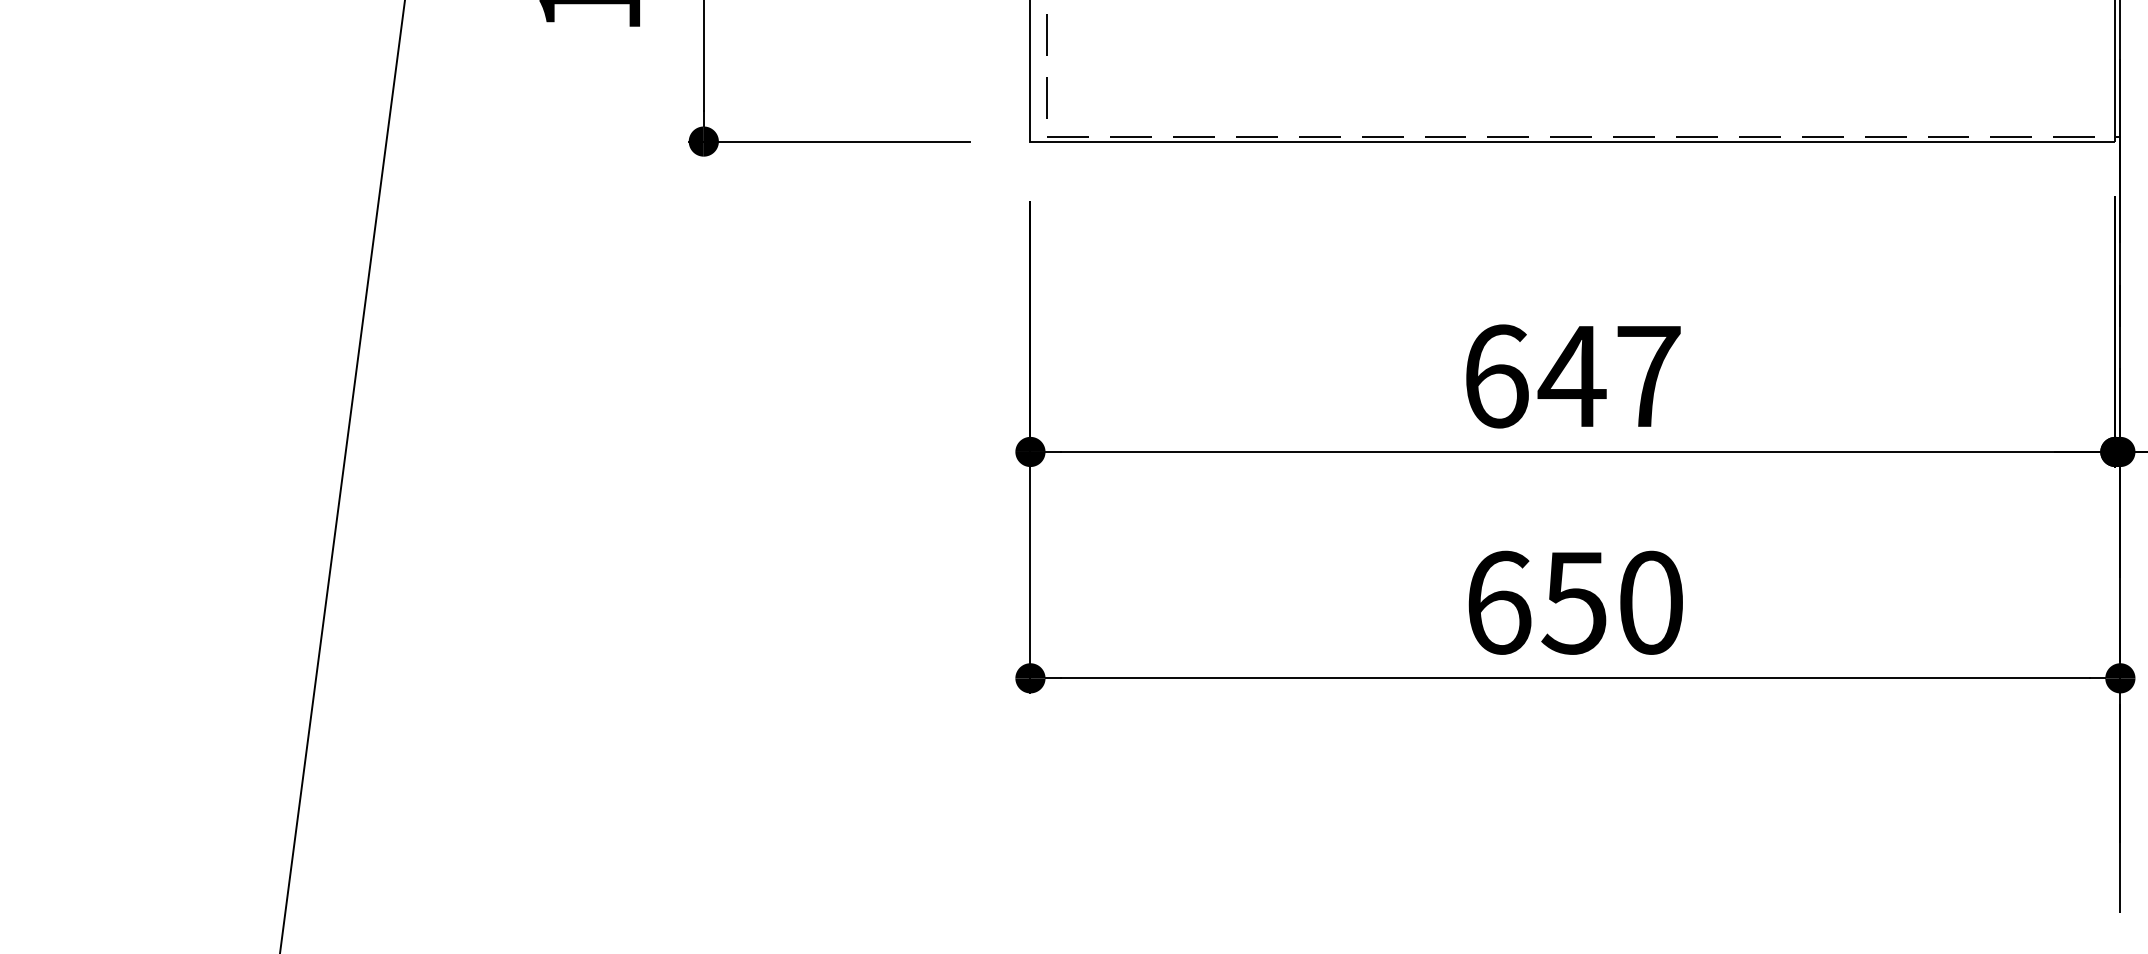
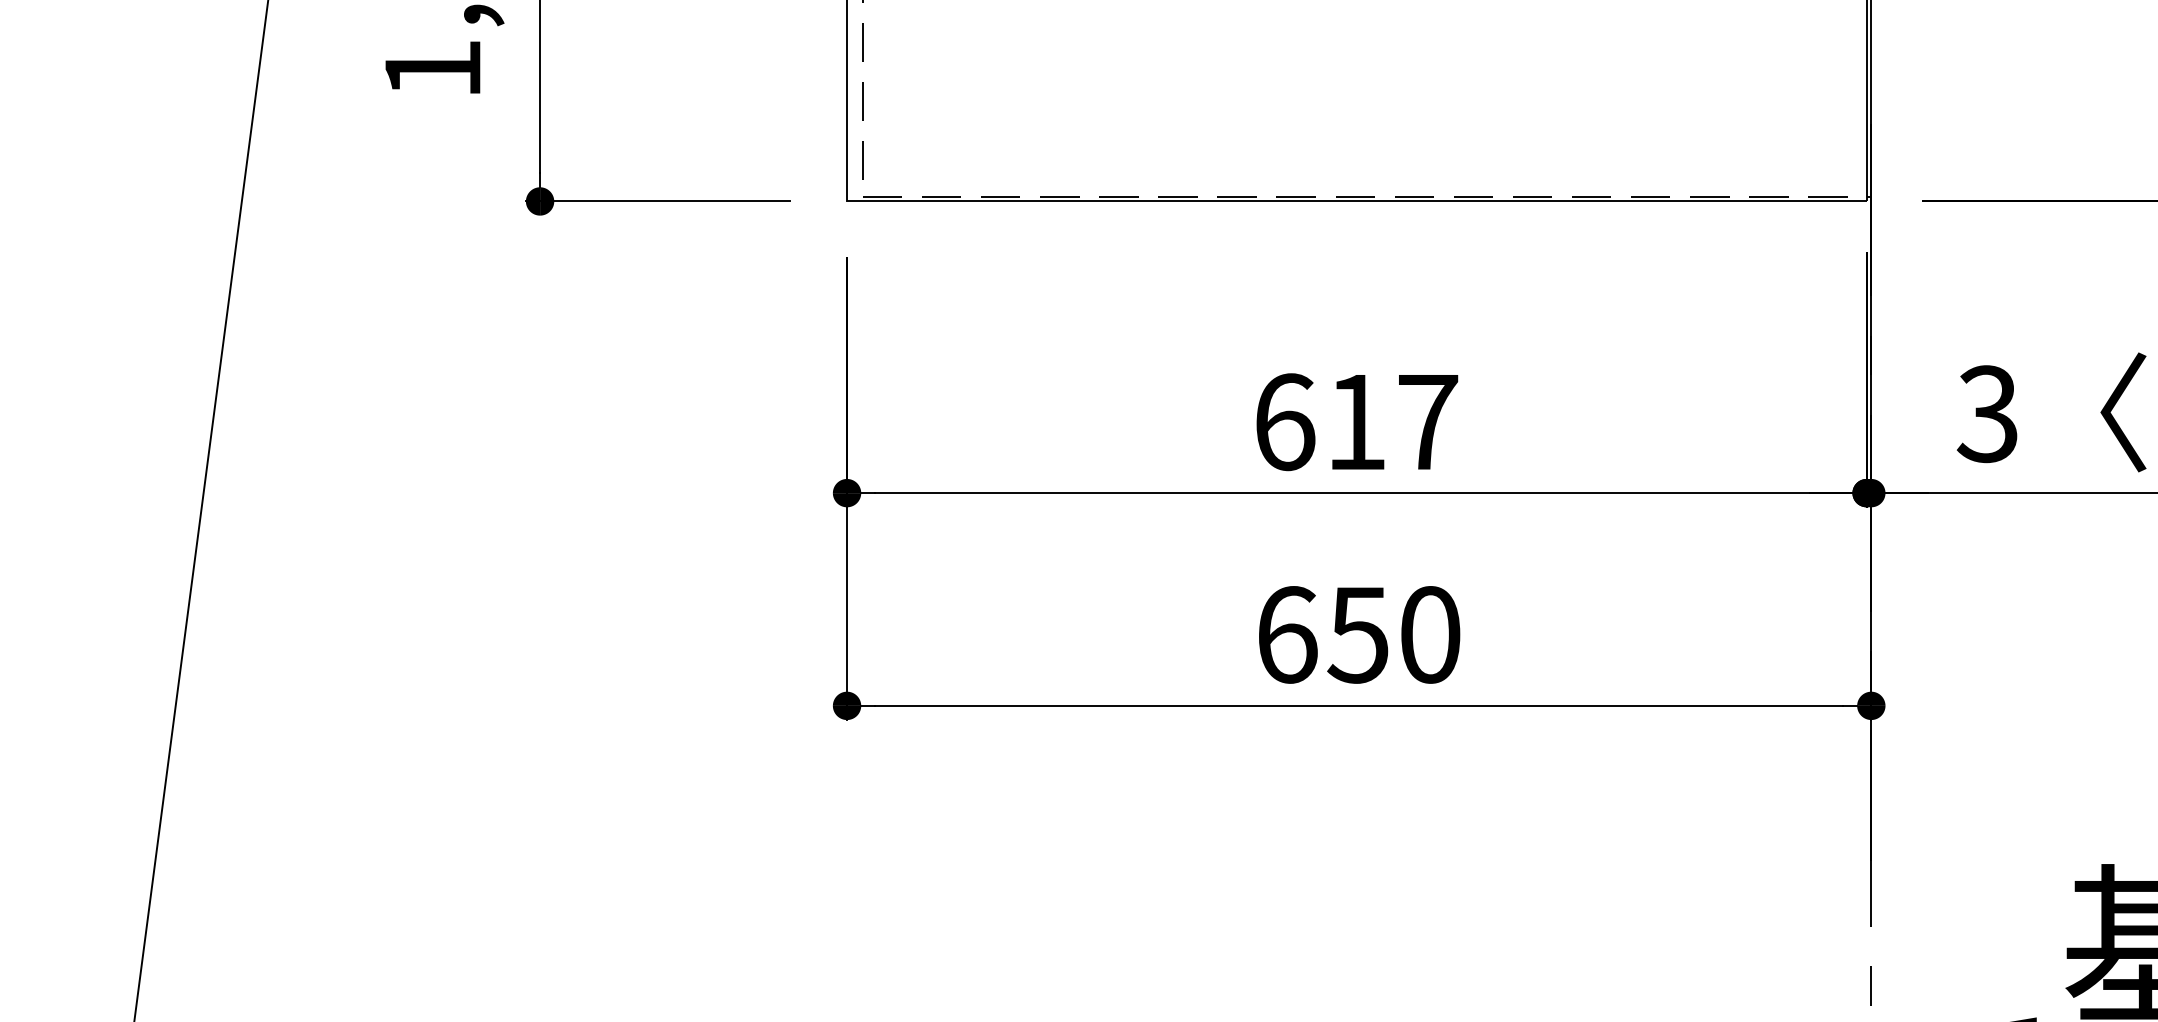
text: (1571, 376) -> (1355, 422), 647 -> 617

